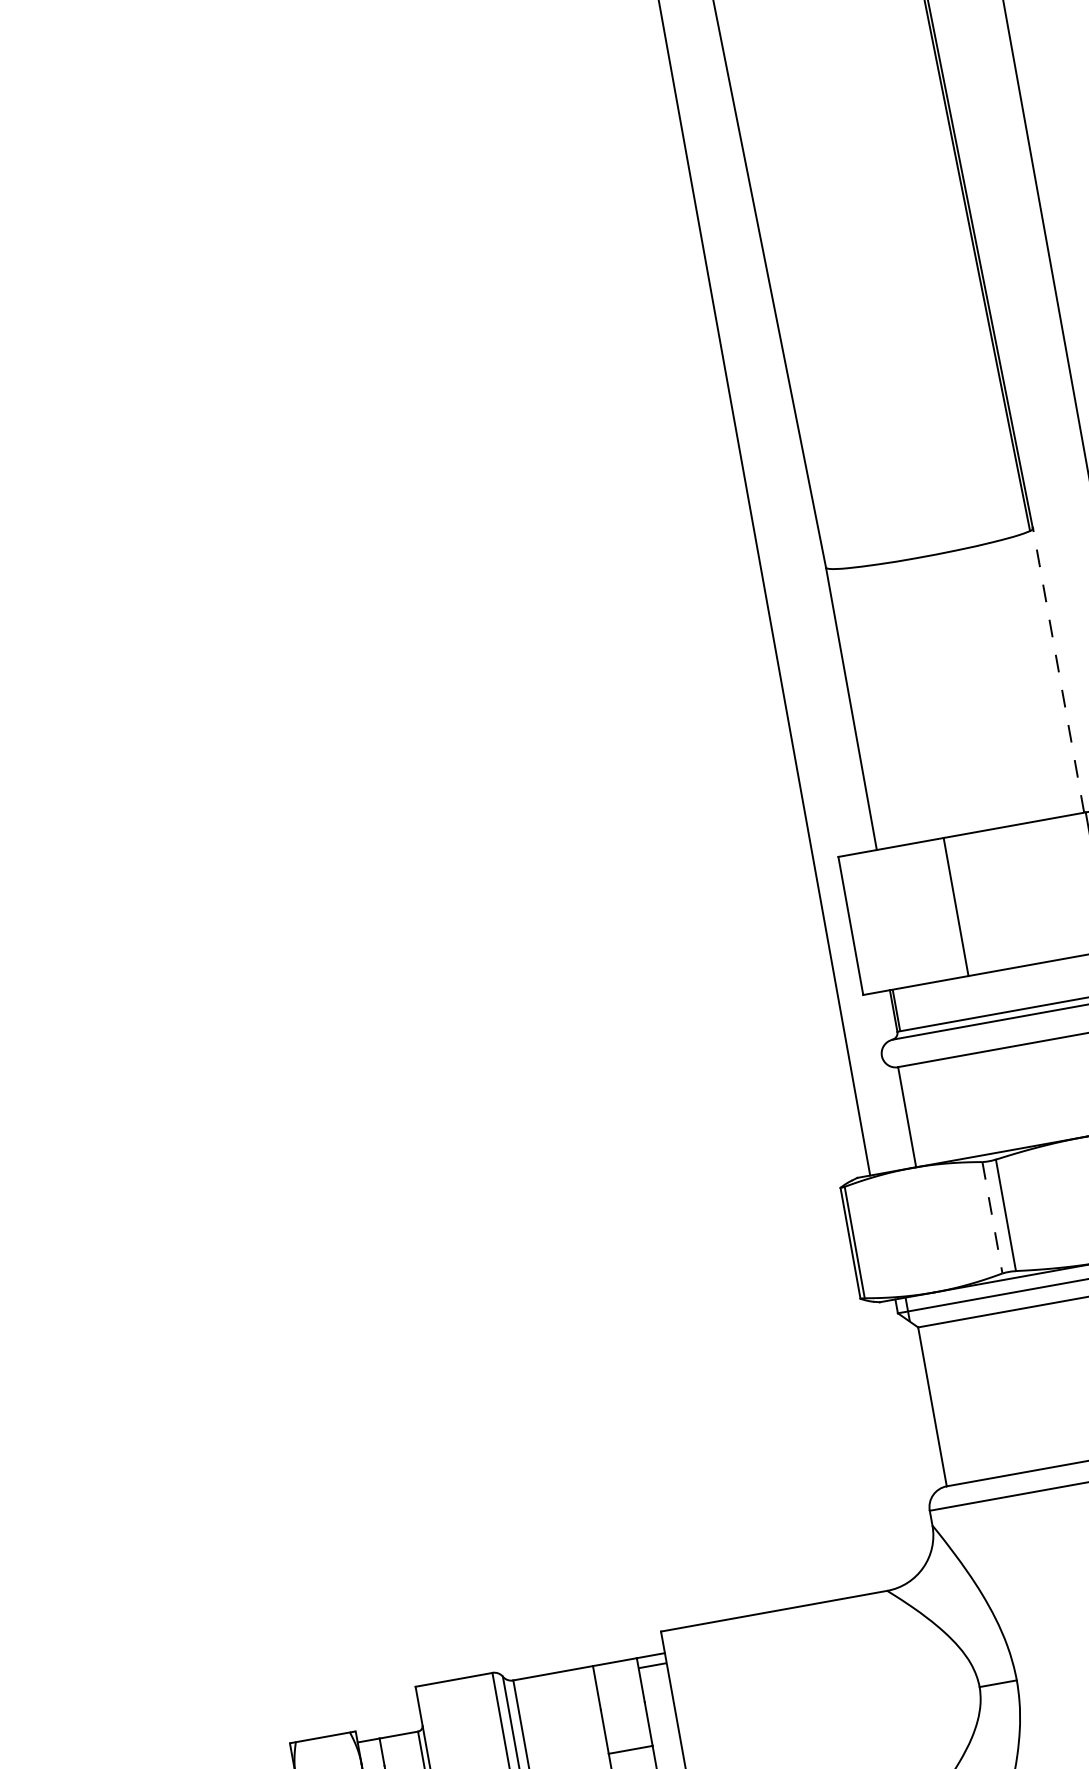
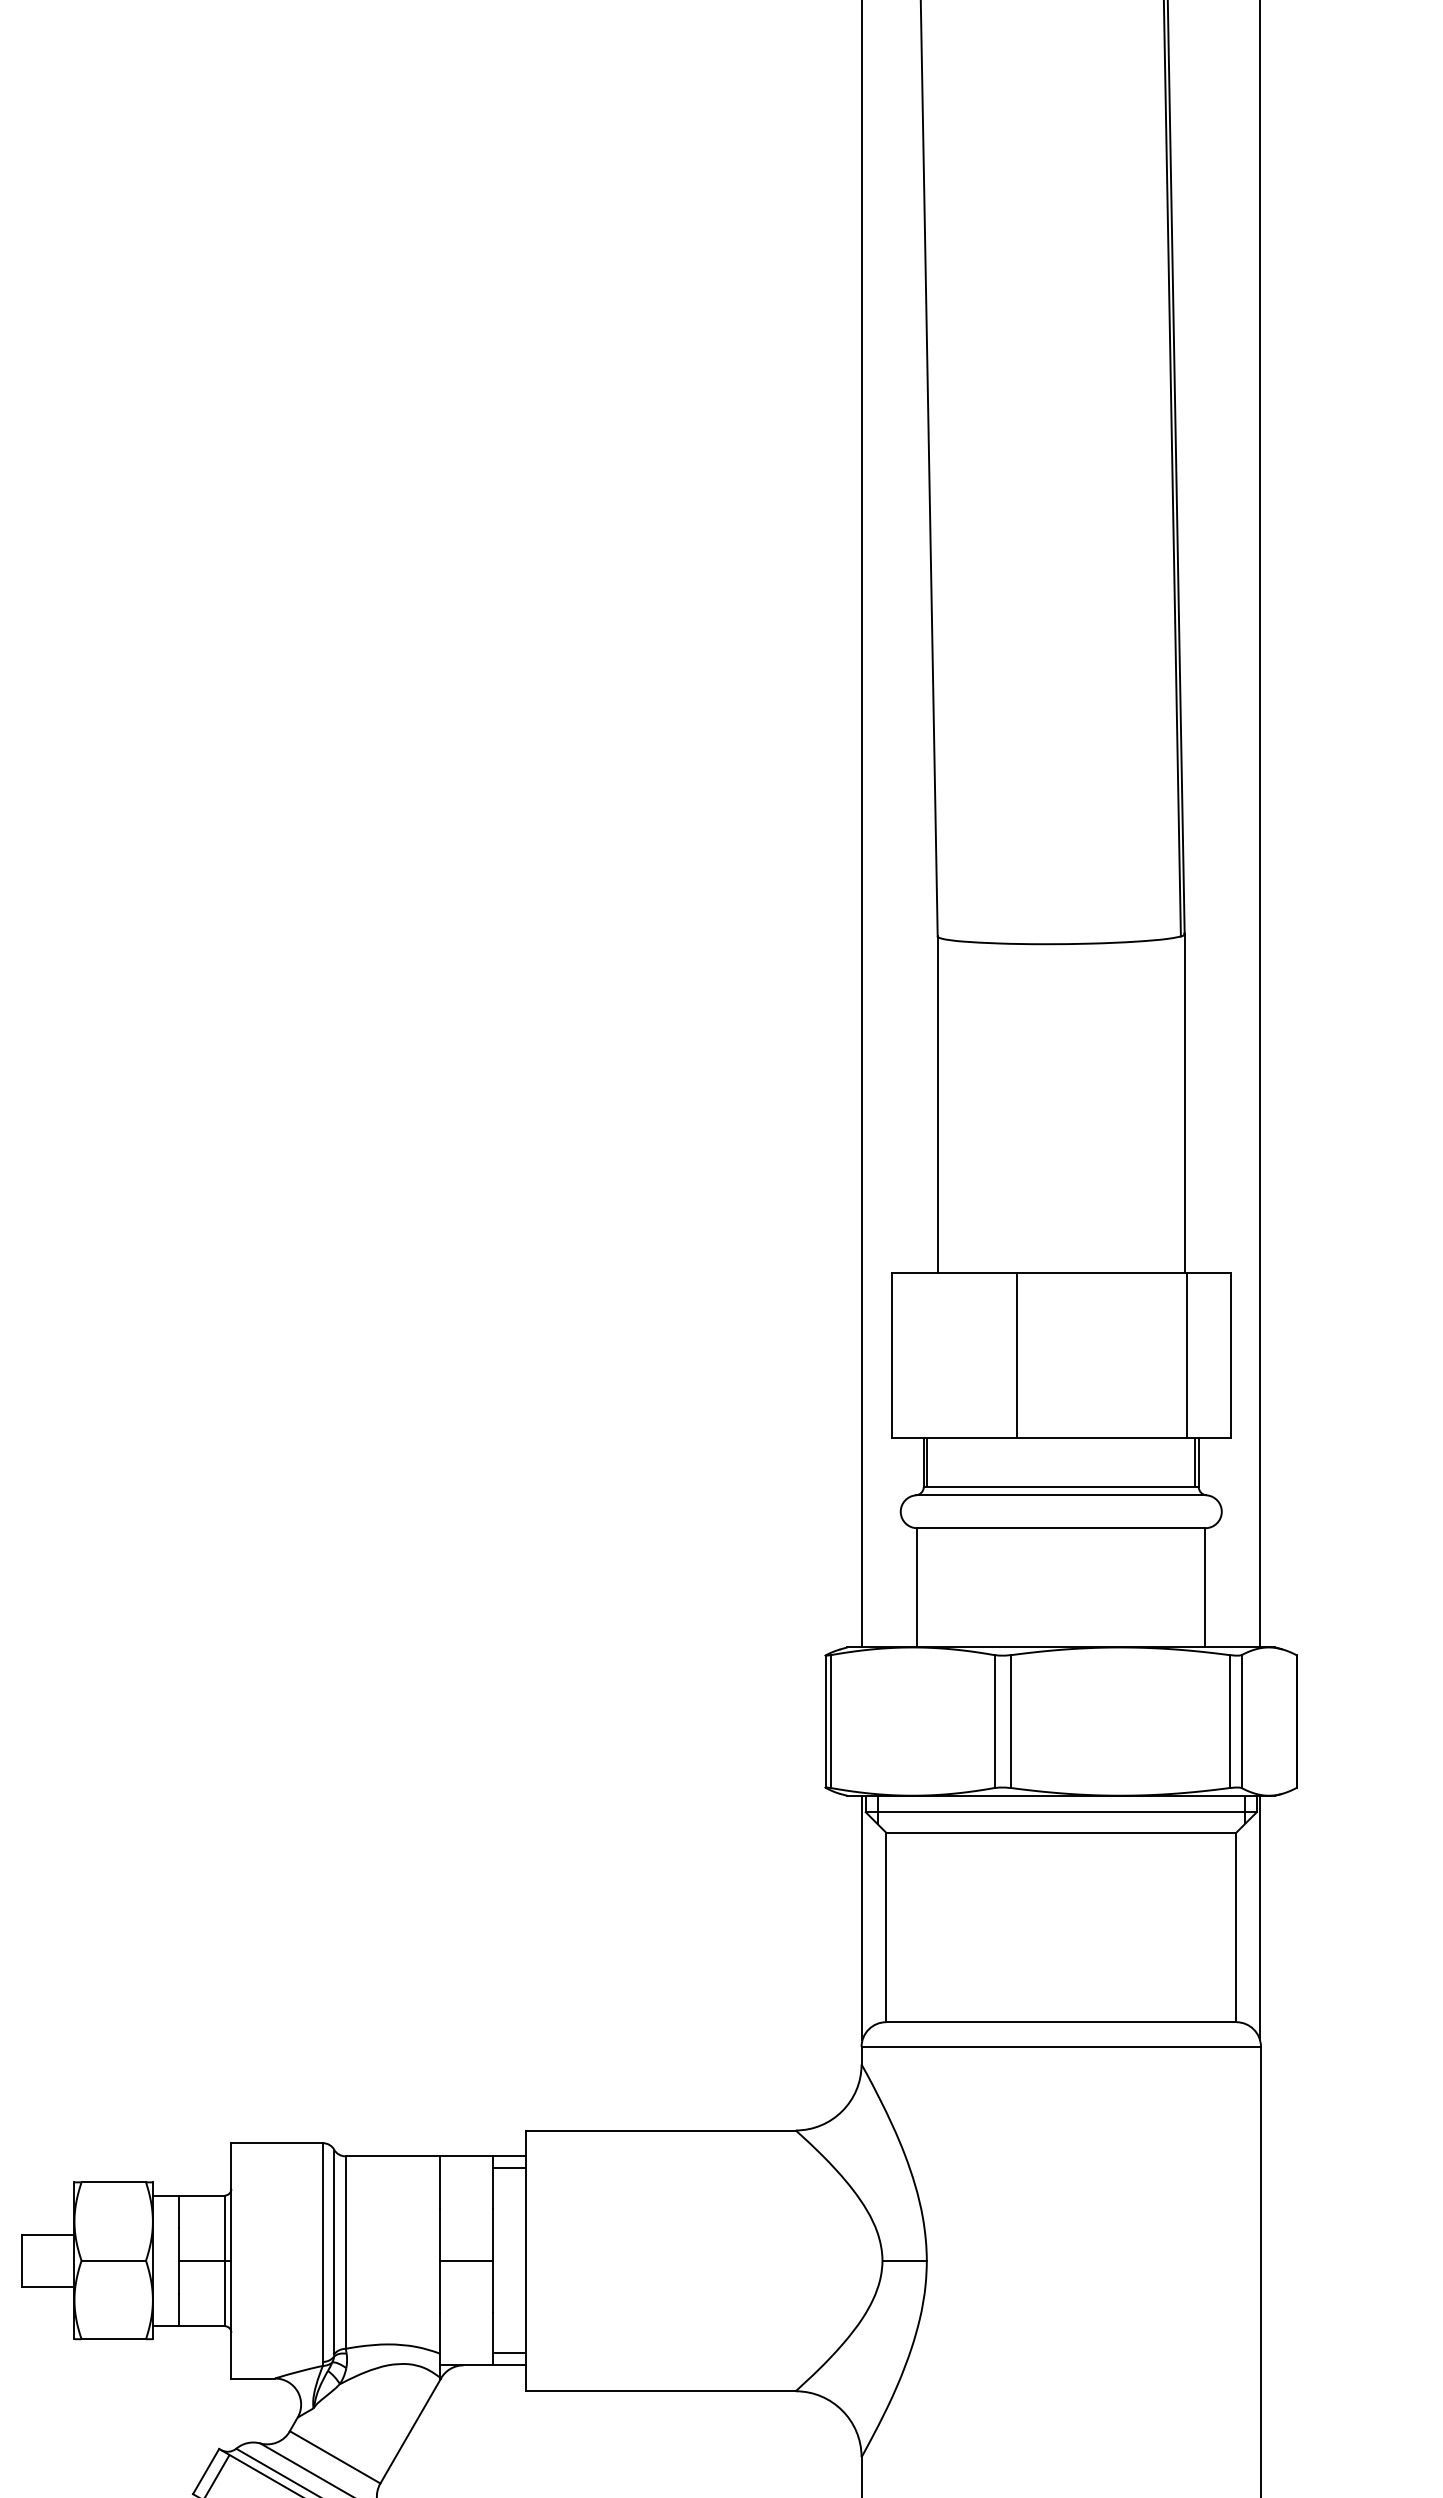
line: (1058, 670) -> (1184, 1103), dashed -> solid
line: (992, 1218) -> (994, 1722), dashed -> solid
line: (911, 1402) -> (862, 1917), added

